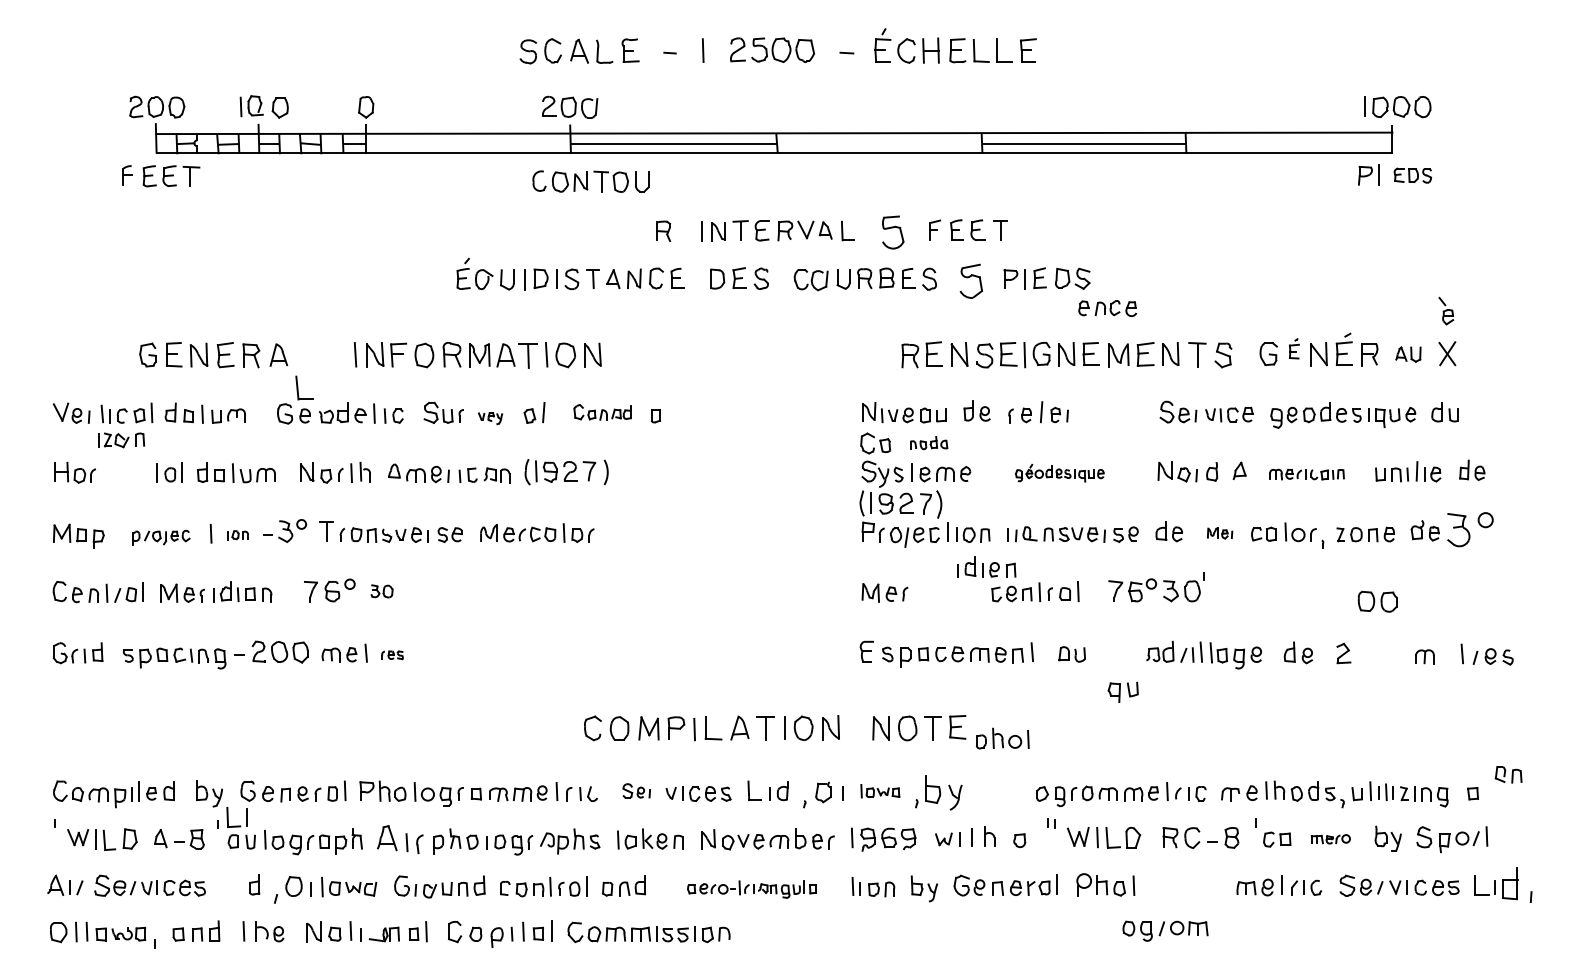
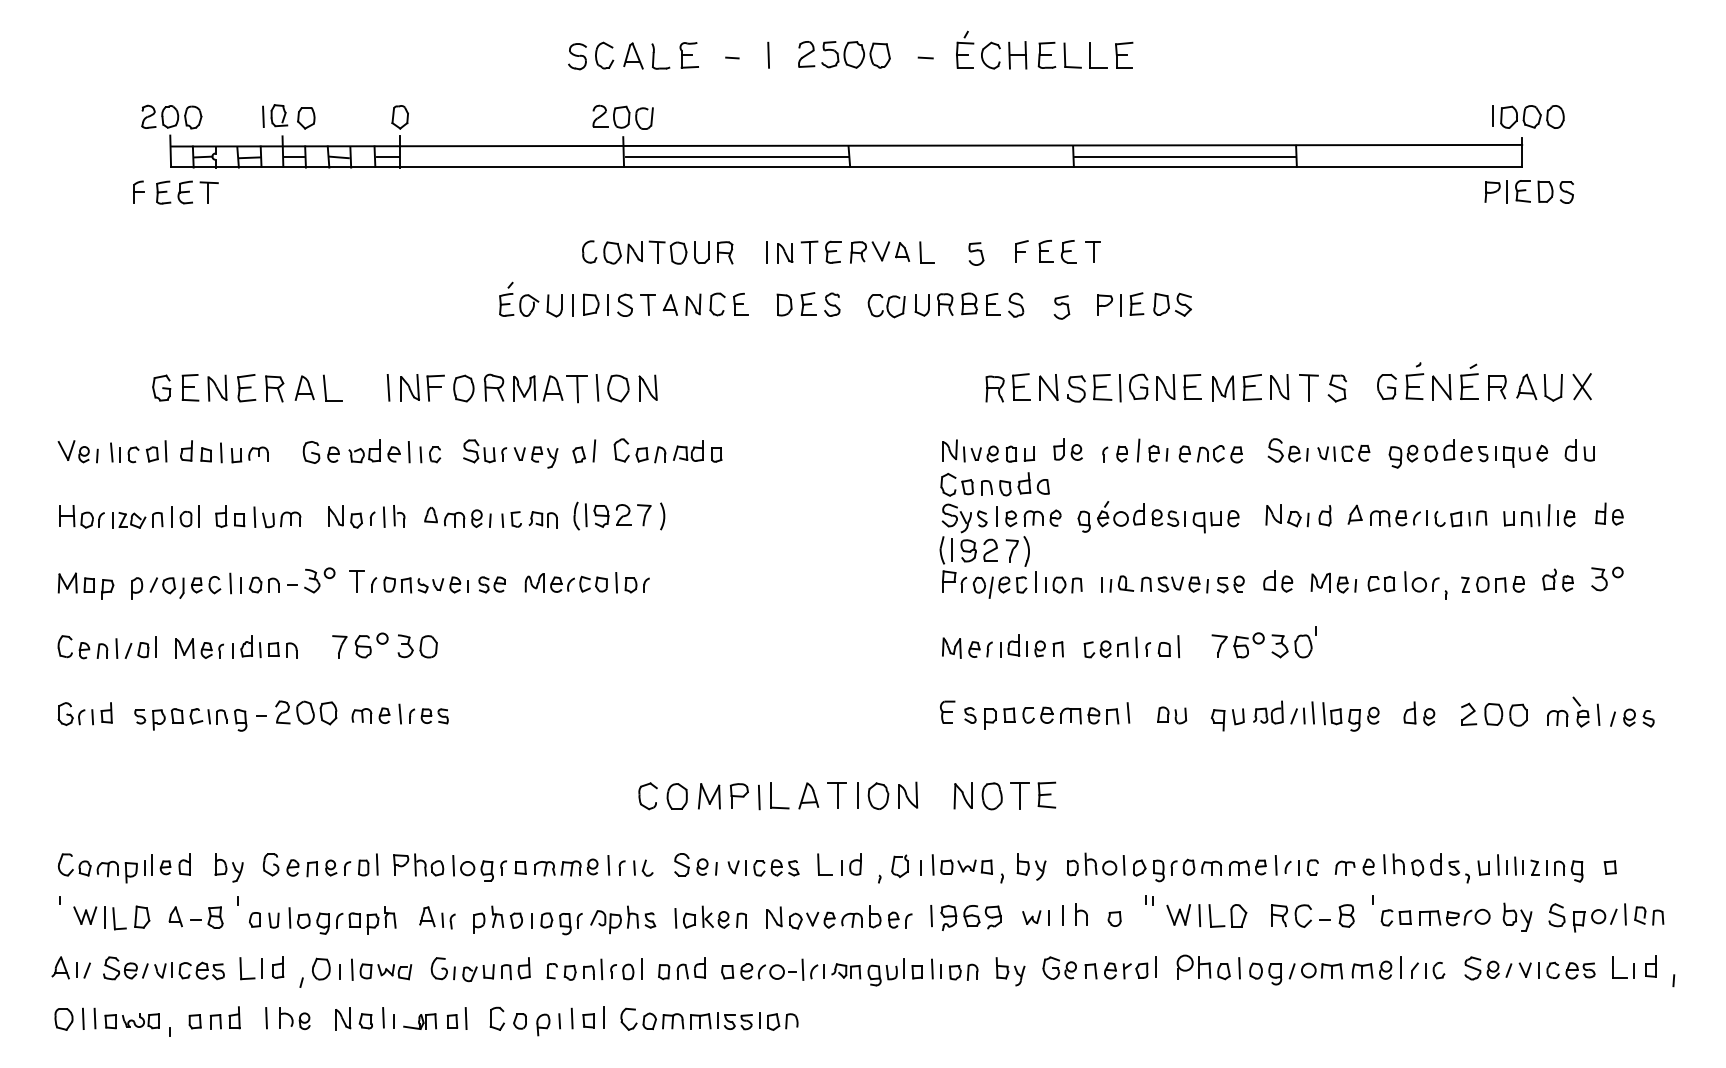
part: (1412, 175) -> (1544, 191), size x1.43
part: (590, 181) -> (645, 252), moved
part: (893, 231) -> (976, 253), size x0.62
part: (971, 281) -> (1061, 307), size x0.62
part: (1107, 308) -> (1210, 454), moved
part: (1445, 310) -> (1580, 711), moved
part: (1293, 348) -> (1414, 380), size x1.67
part: (1408, 354) -> (1539, 387), size x1.67
part: (298, 389) -> (326, 389), moved
part: (602, 412) -> (658, 450), size x1.43
part: (490, 418) -> (536, 457), size x1.67
part: (121, 440) -> (137, 520), moved
part: (928, 443) -> (1015, 484), size x1.67
part: (1059, 473) -> (1158, 517), size x1.67
part: (1306, 474) -> (1428, 518), size x1.43
part: (1470, 529) -> (1607, 578), size x0.62
part: (1219, 532) -> (1333, 582), size x1.67
part: (237, 534) -> (259, 584), size x1.67
part: (161, 537) -> (176, 587), size x1.43
part: (986, 566) -> (1031, 645), moved
part: (382, 591) -> (417, 646), size x1.67
part: (1377, 601) -> (1505, 714), moved
part: (392, 655) -> (428, 716), size x1.67
part: (1122, 692) -> (1227, 719), moved
part: (1003, 738) -> (1096, 864), moved
part: (1508, 774) -> (1649, 915), moved
part: (636, 790) -> (695, 864), size x1.43
part: (879, 790) -> (961, 864), size x1.43
part: (943, 792) -> (1031, 866), size x0.71
part: (228, 817) -> (241, 968), moved
part: (400, 839) -> (437, 917), size x0.71
part: (1330, 839) -> (1454, 917), size x1.67
part: (1509, 884) -> (1650, 966), size x0.62
part: (751, 889) -> (821, 972), size x1.43
part: (1164, 930) -> (1295, 973), moved

